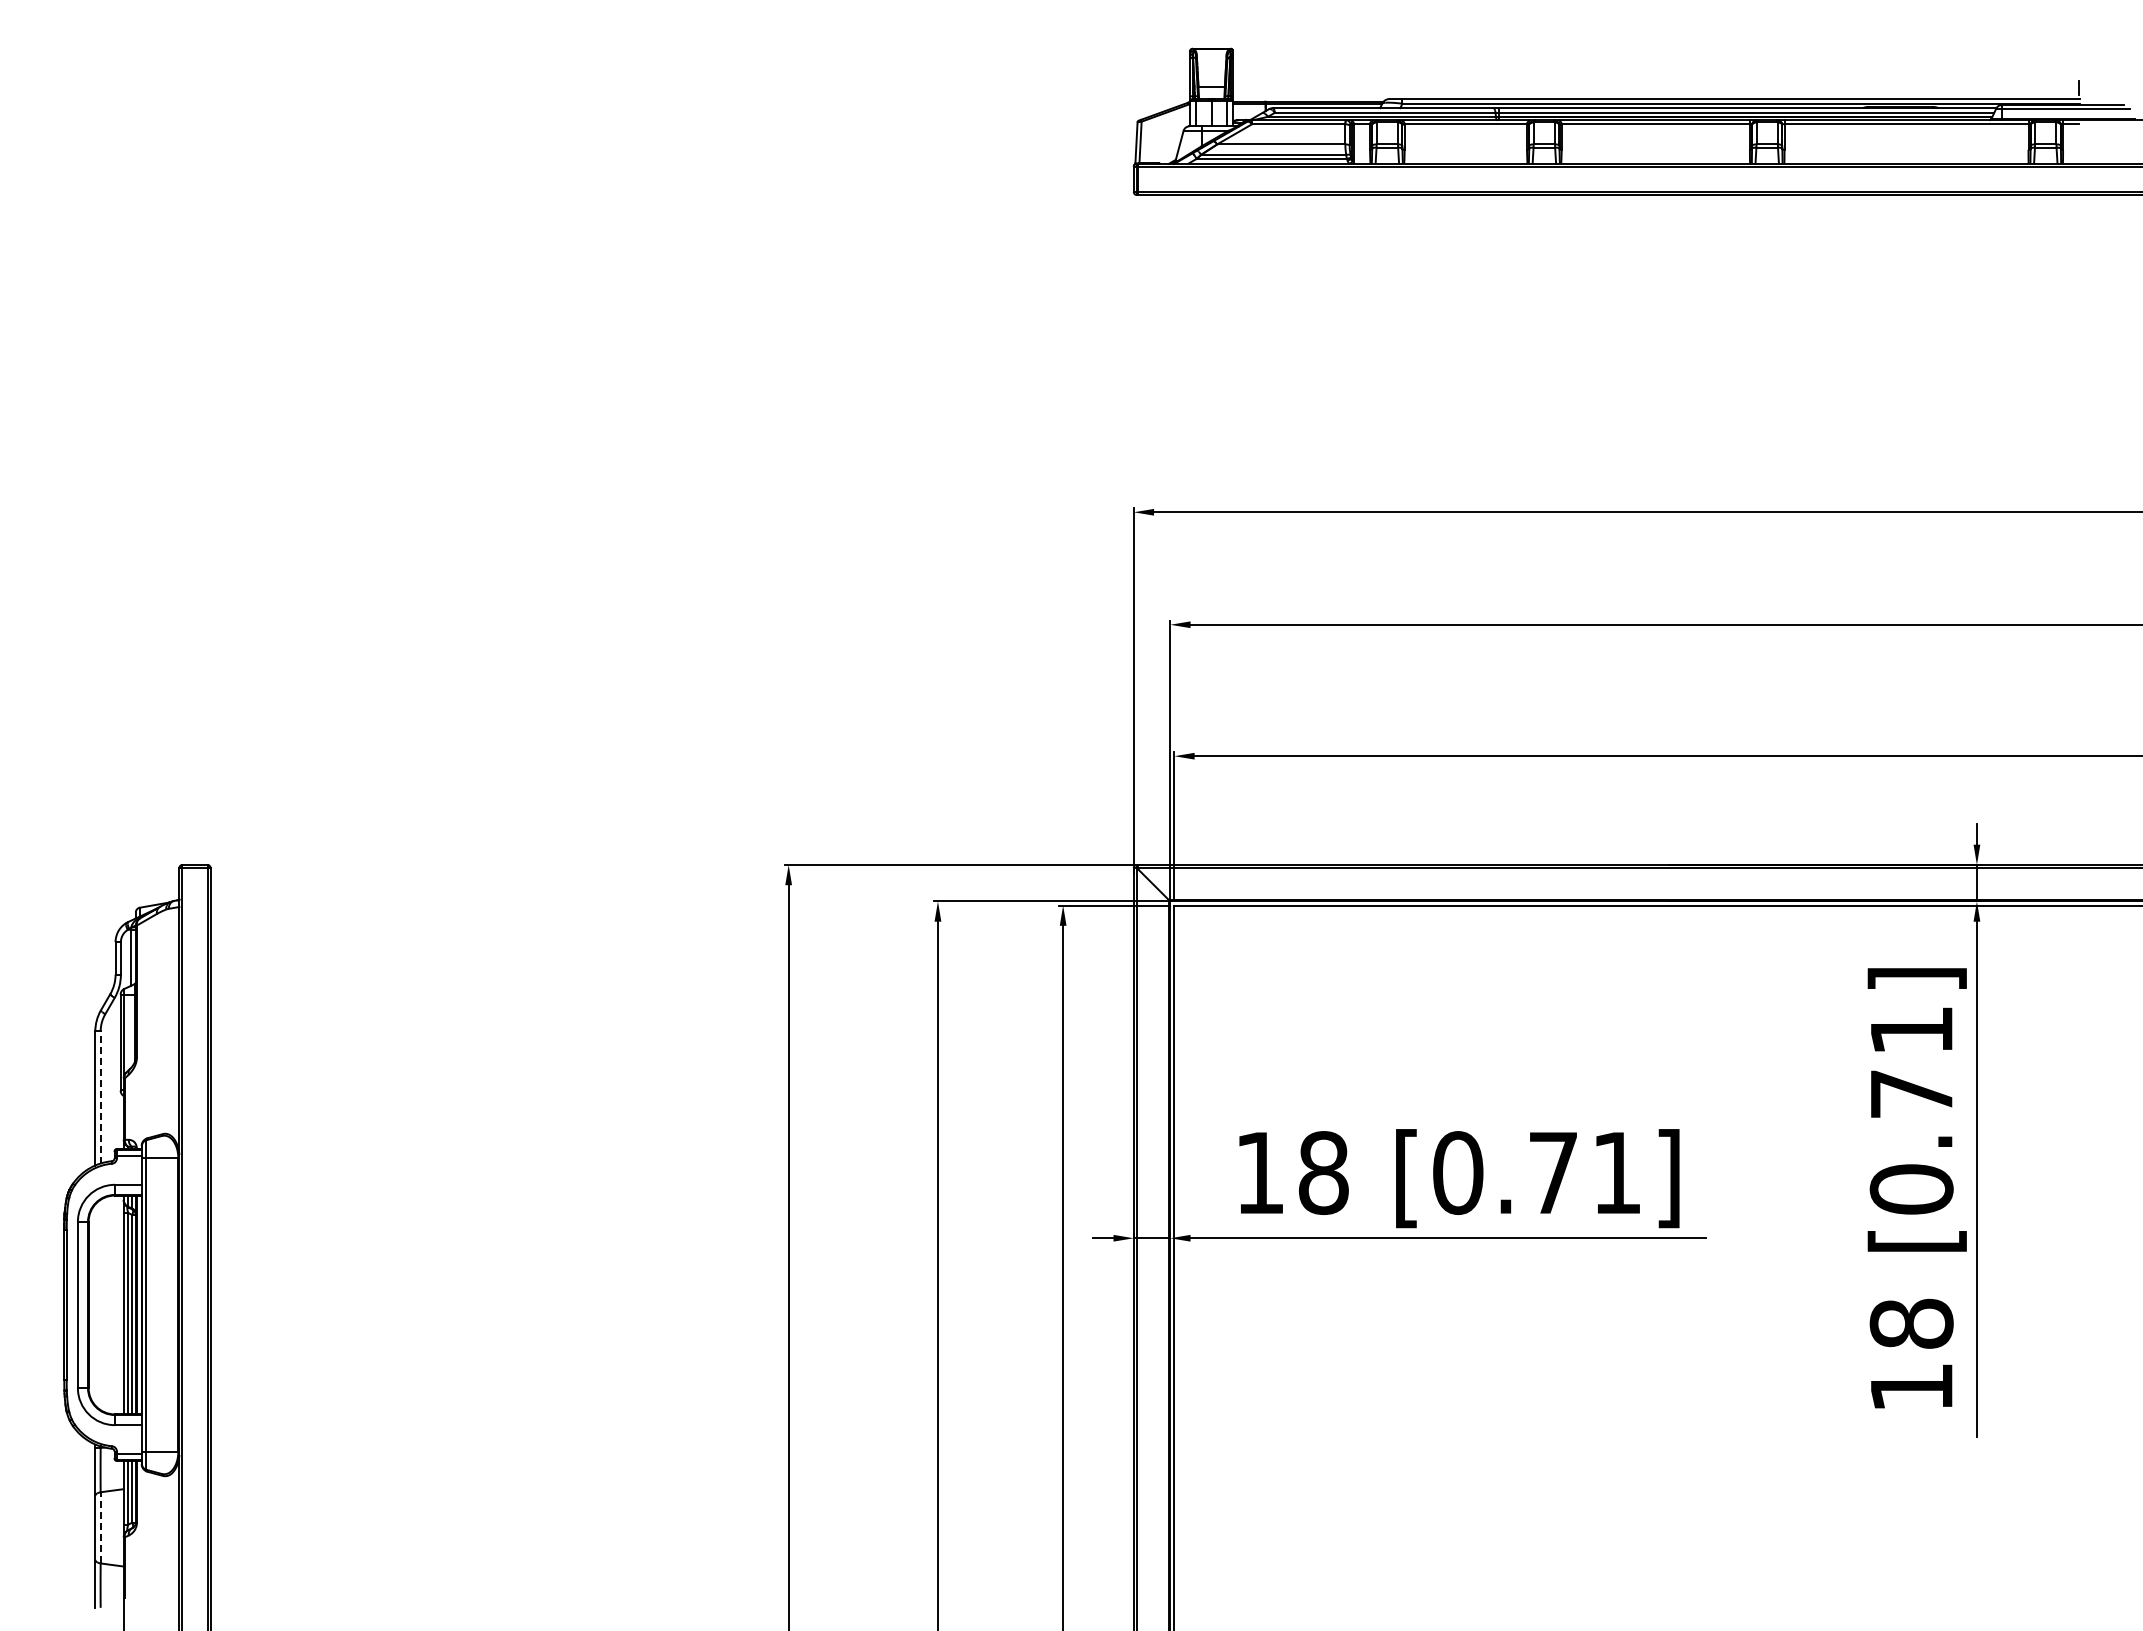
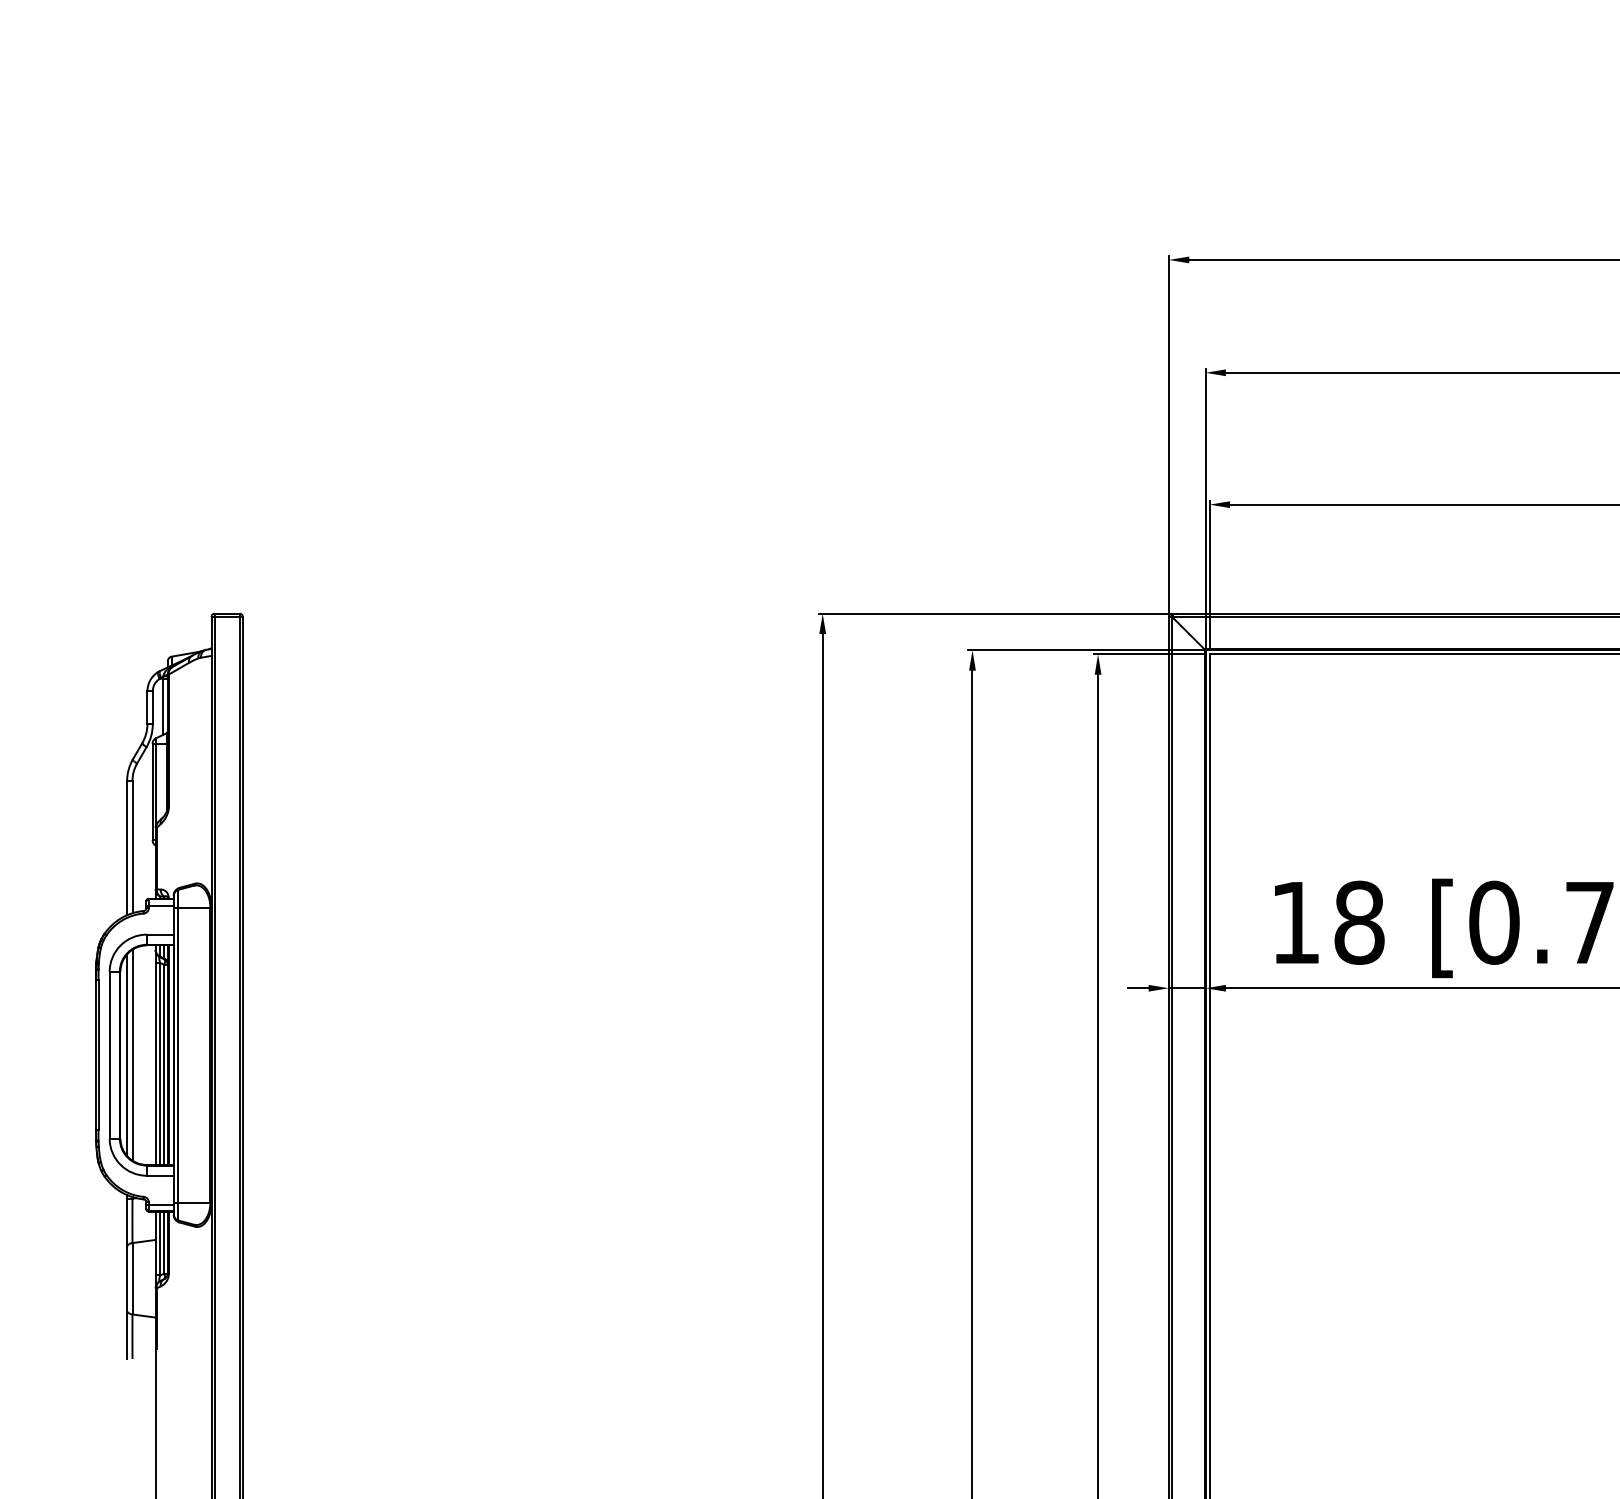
line: (100, 1097) -> (132, 847), dashed -> solid
line: (95, 1304) -> (127, 1054), added
line: (100, 1304) -> (132, 1054), added
line: (100, 1527) -> (132, 1278), dashed -> solid

